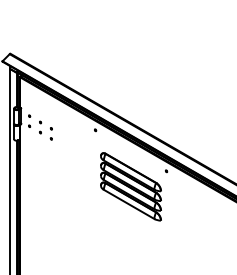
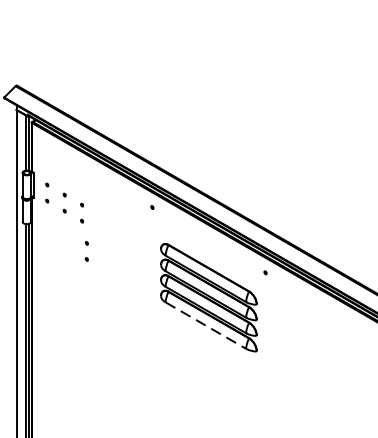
part: (53, 157) -> (85, 250), added
line: (129, 204) -> (206, 325), solid -> dashed

